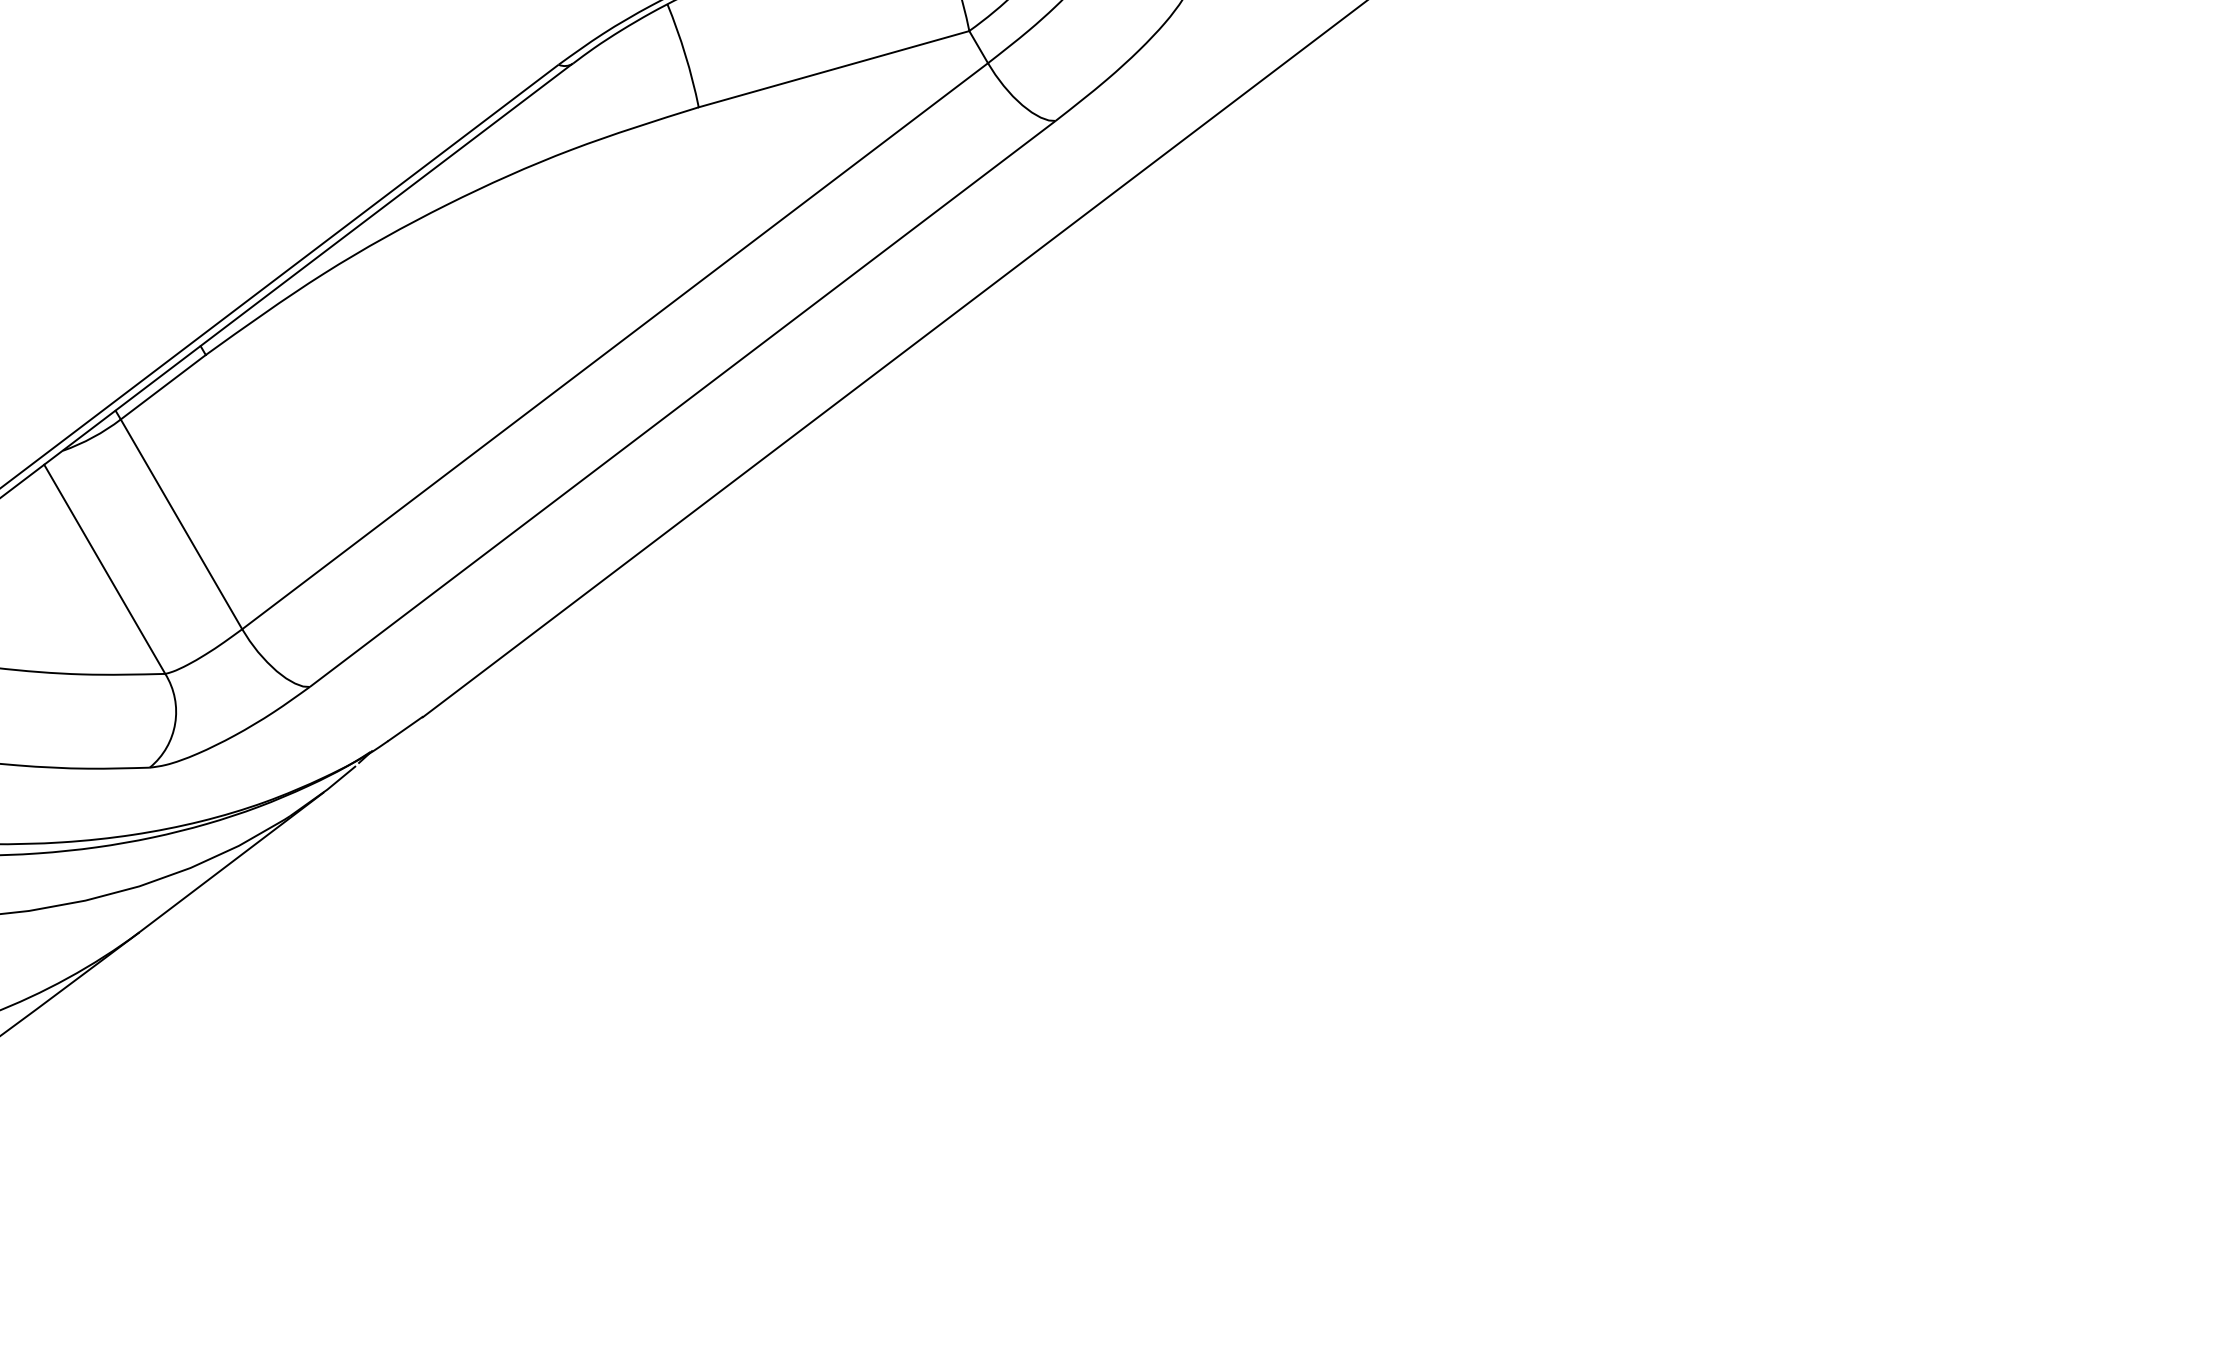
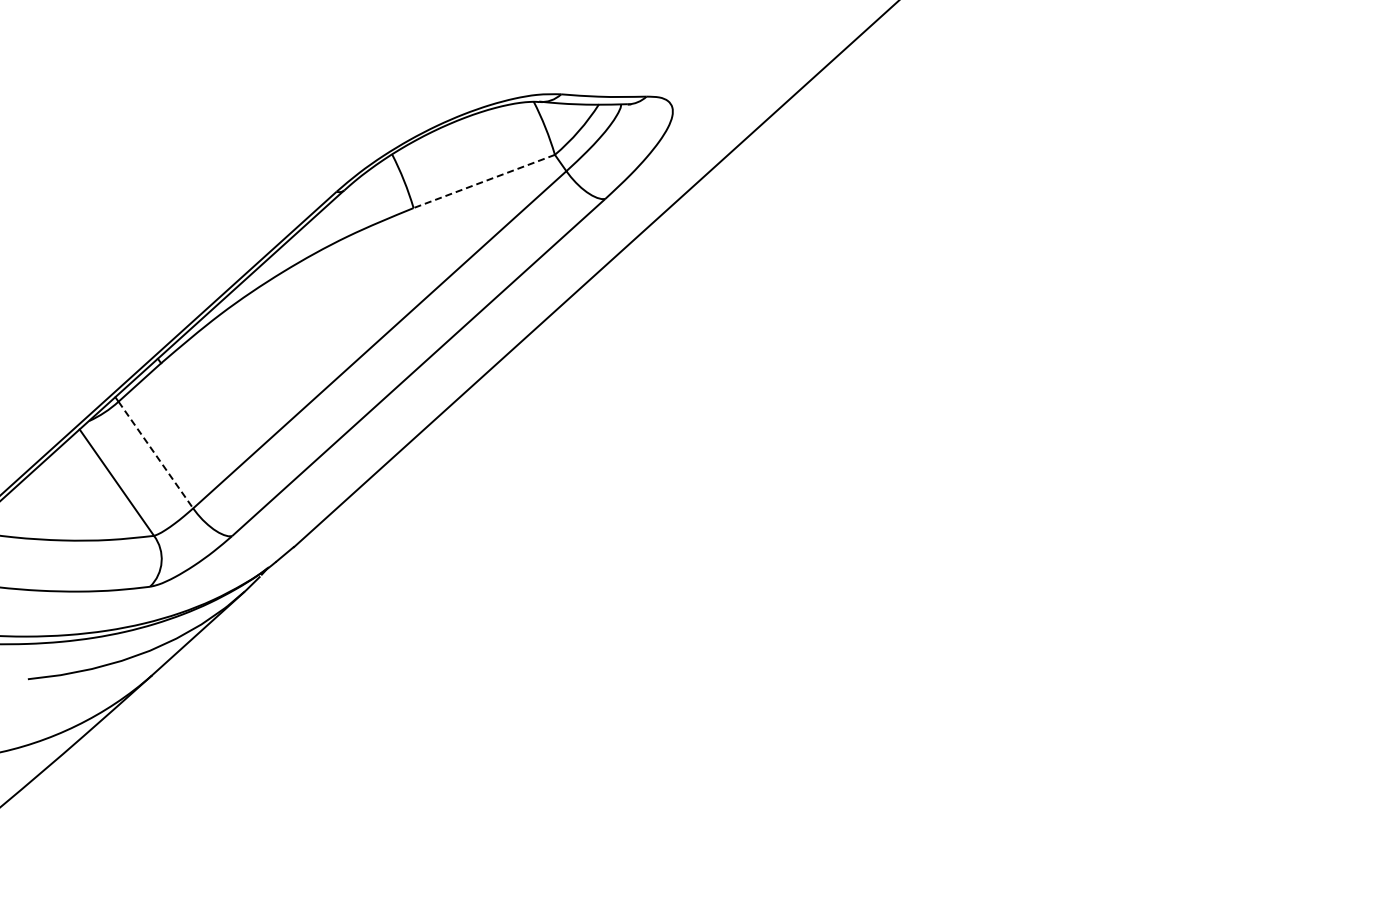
line: (834, 69) -> (484, 181), solid -> dashed
line: (182, 525) -> (156, 455), solid -> dashed

